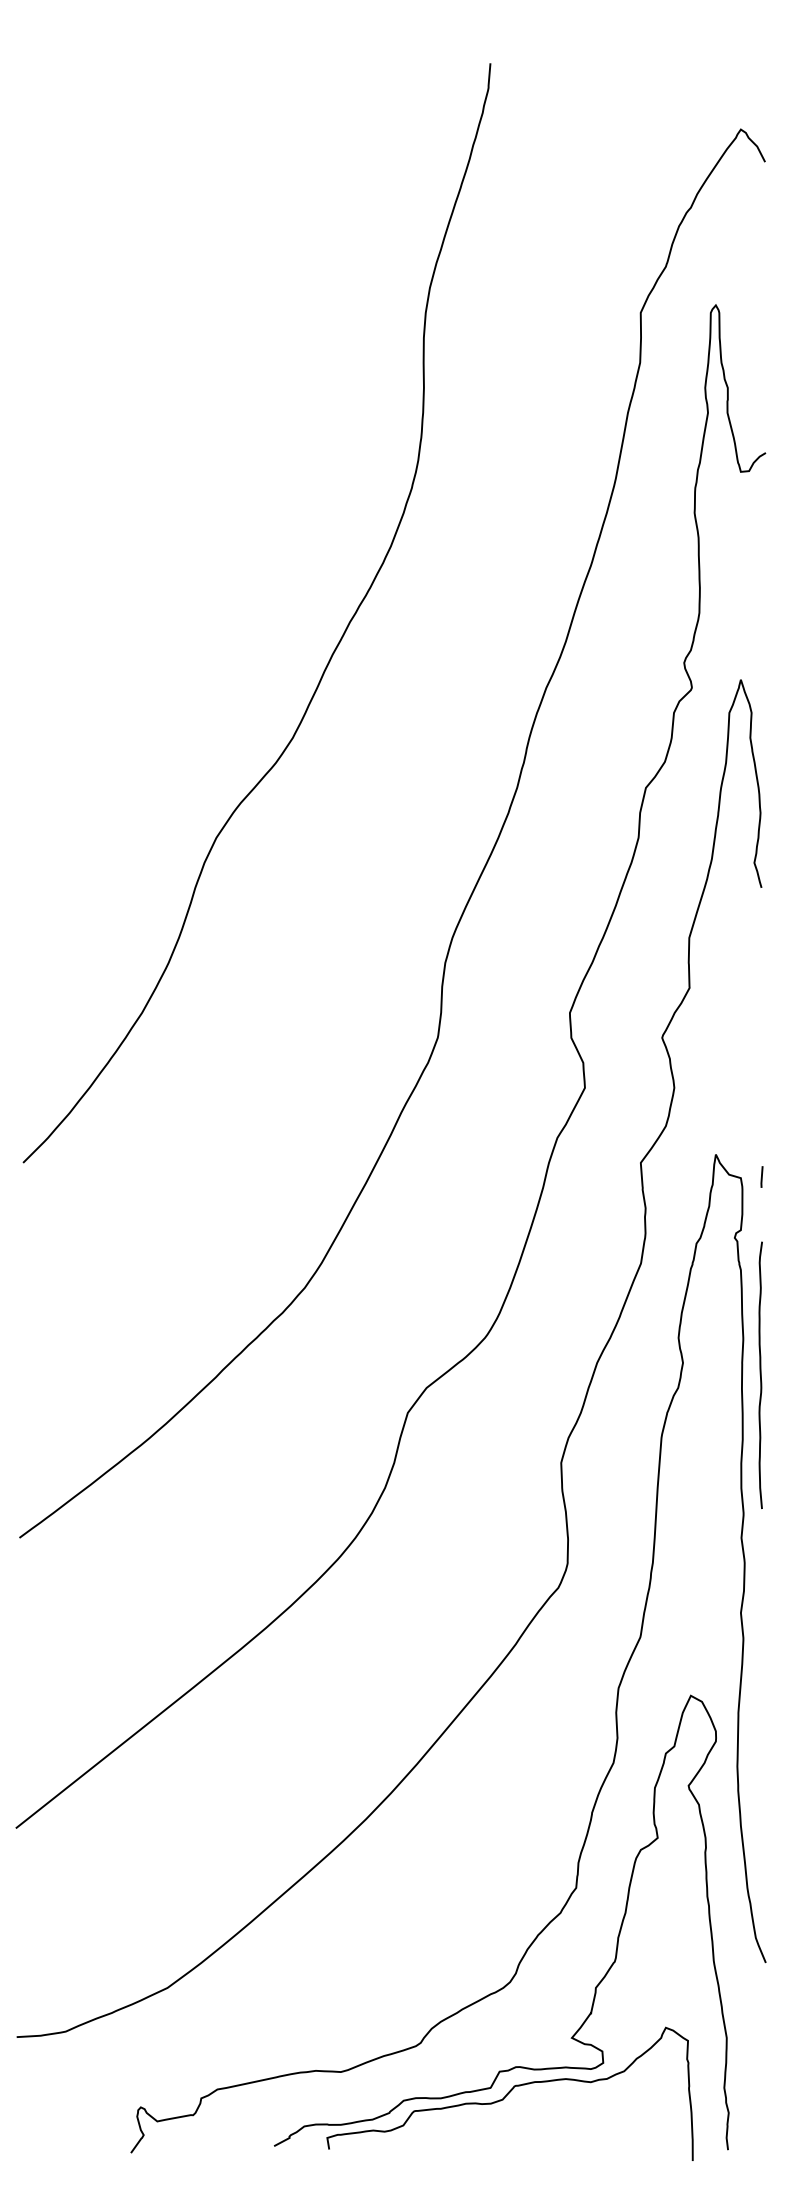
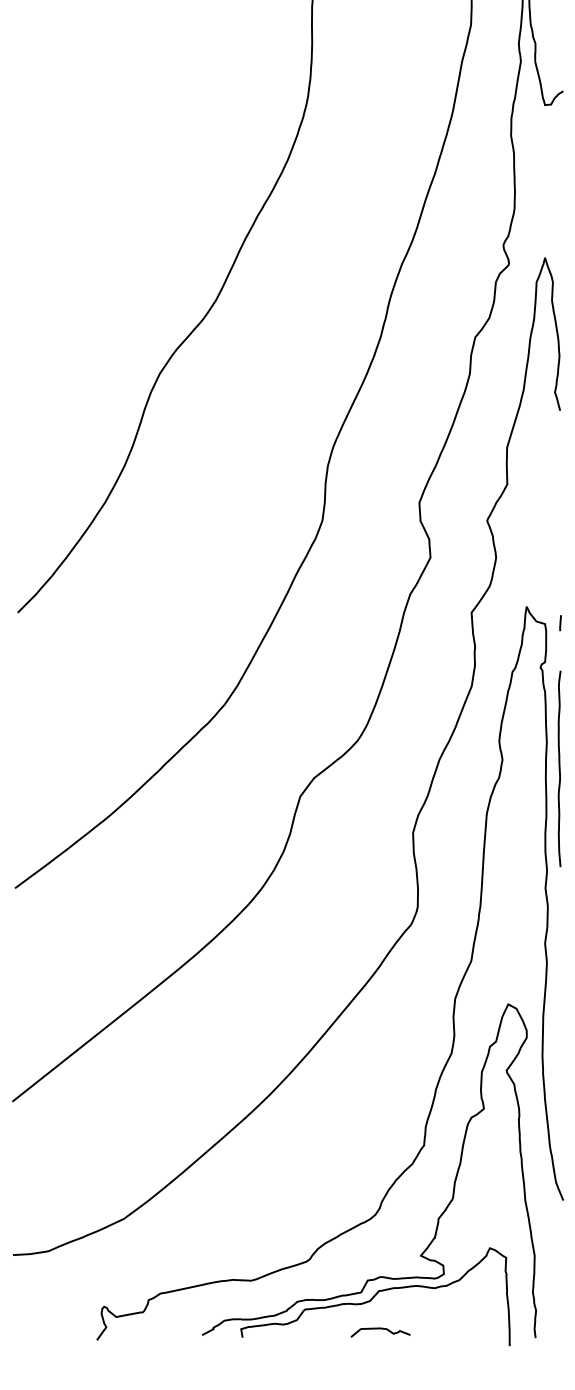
curve: (516, 2137) -> (380, 1328), added

